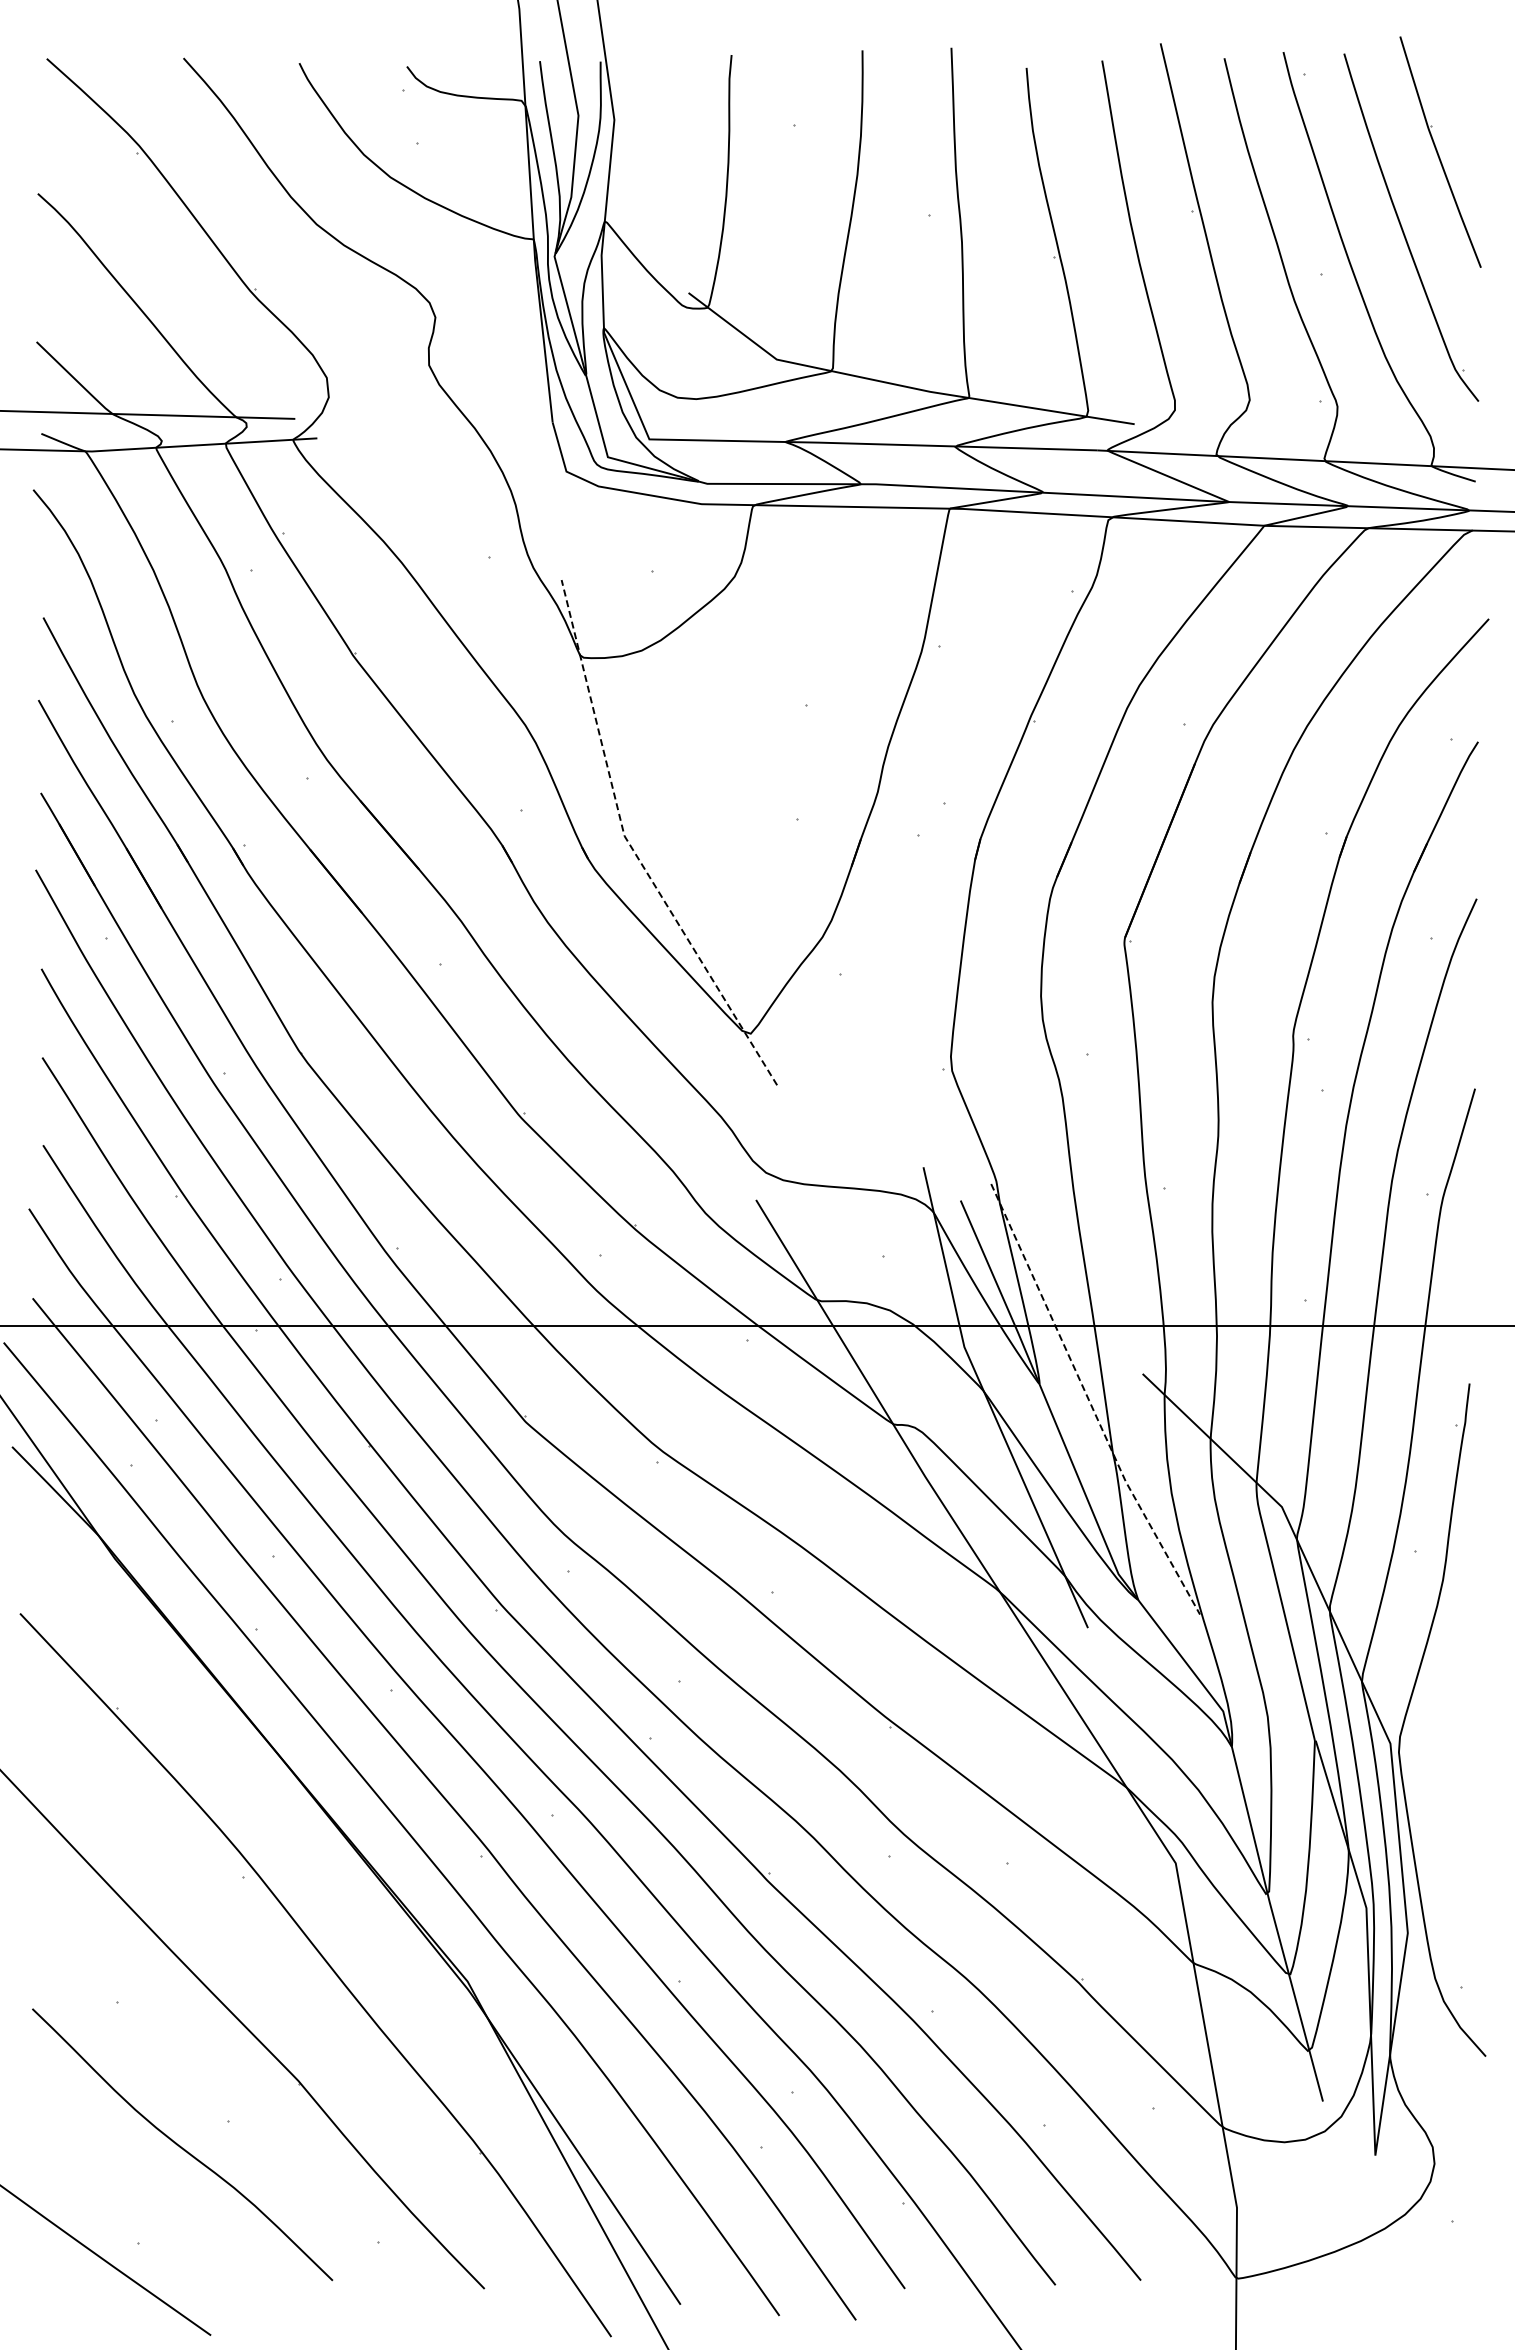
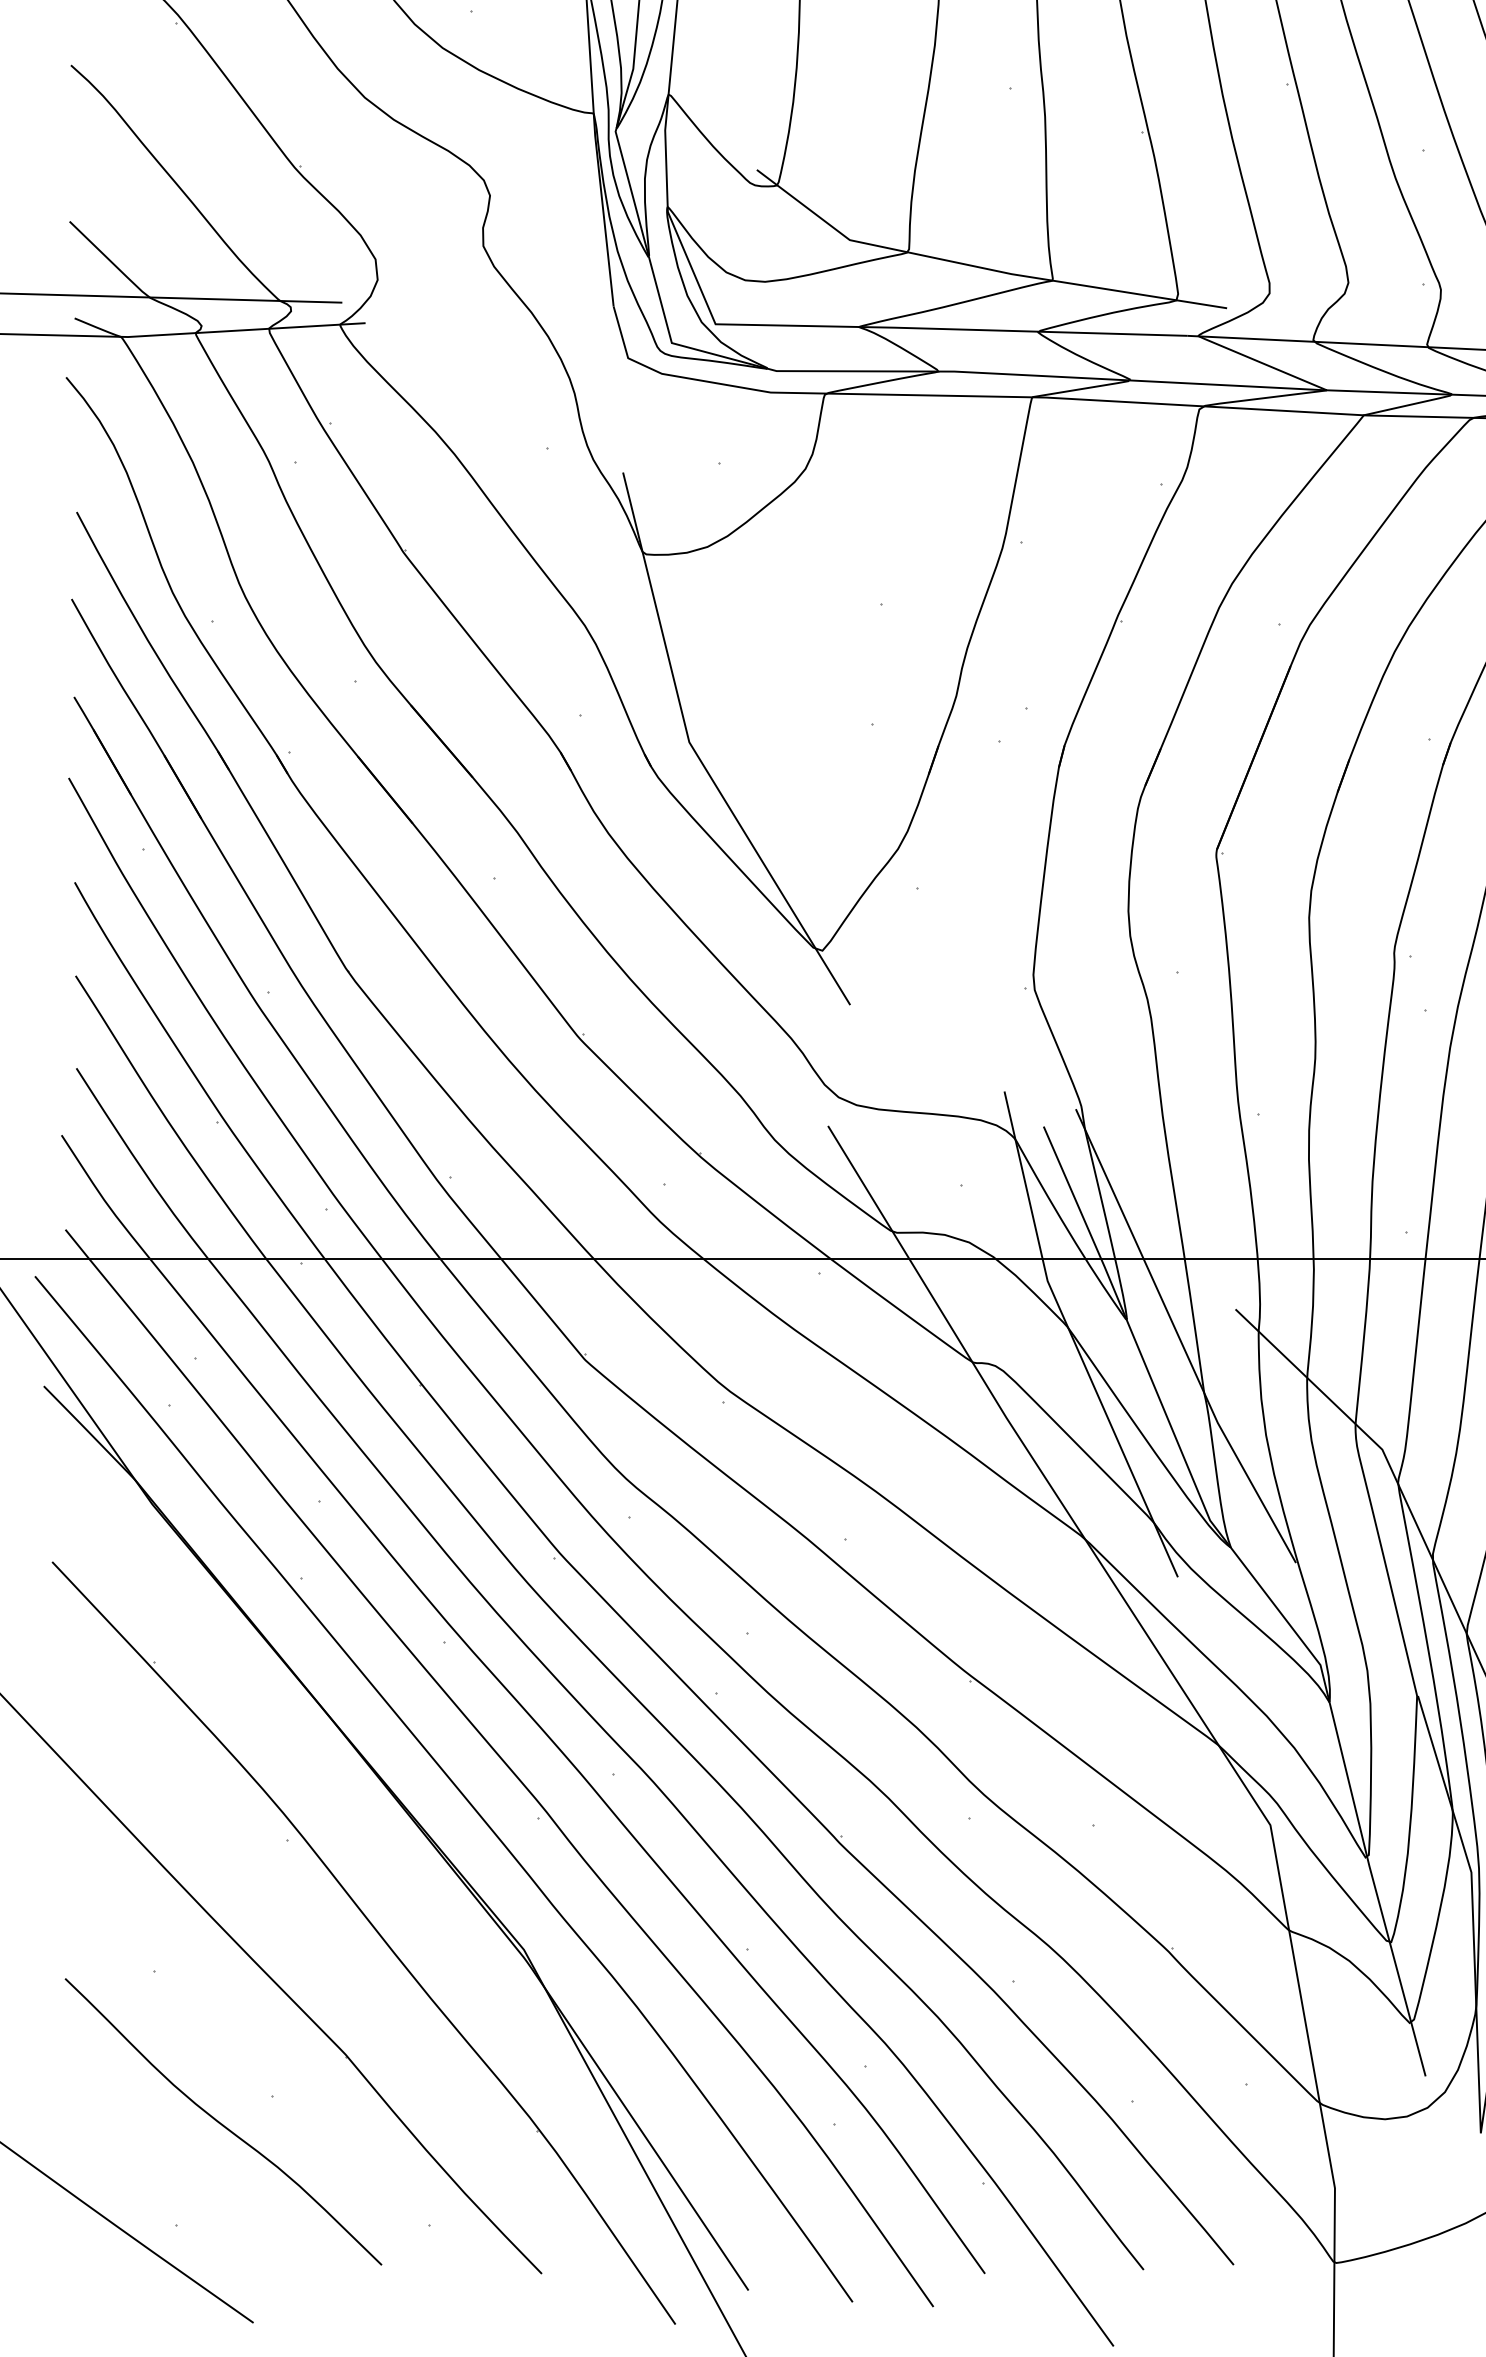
line: (631, 847) -> (696, 754), dashed -> solid
line: (1090, 1403) -> (1180, 1340), dashed -> solid

